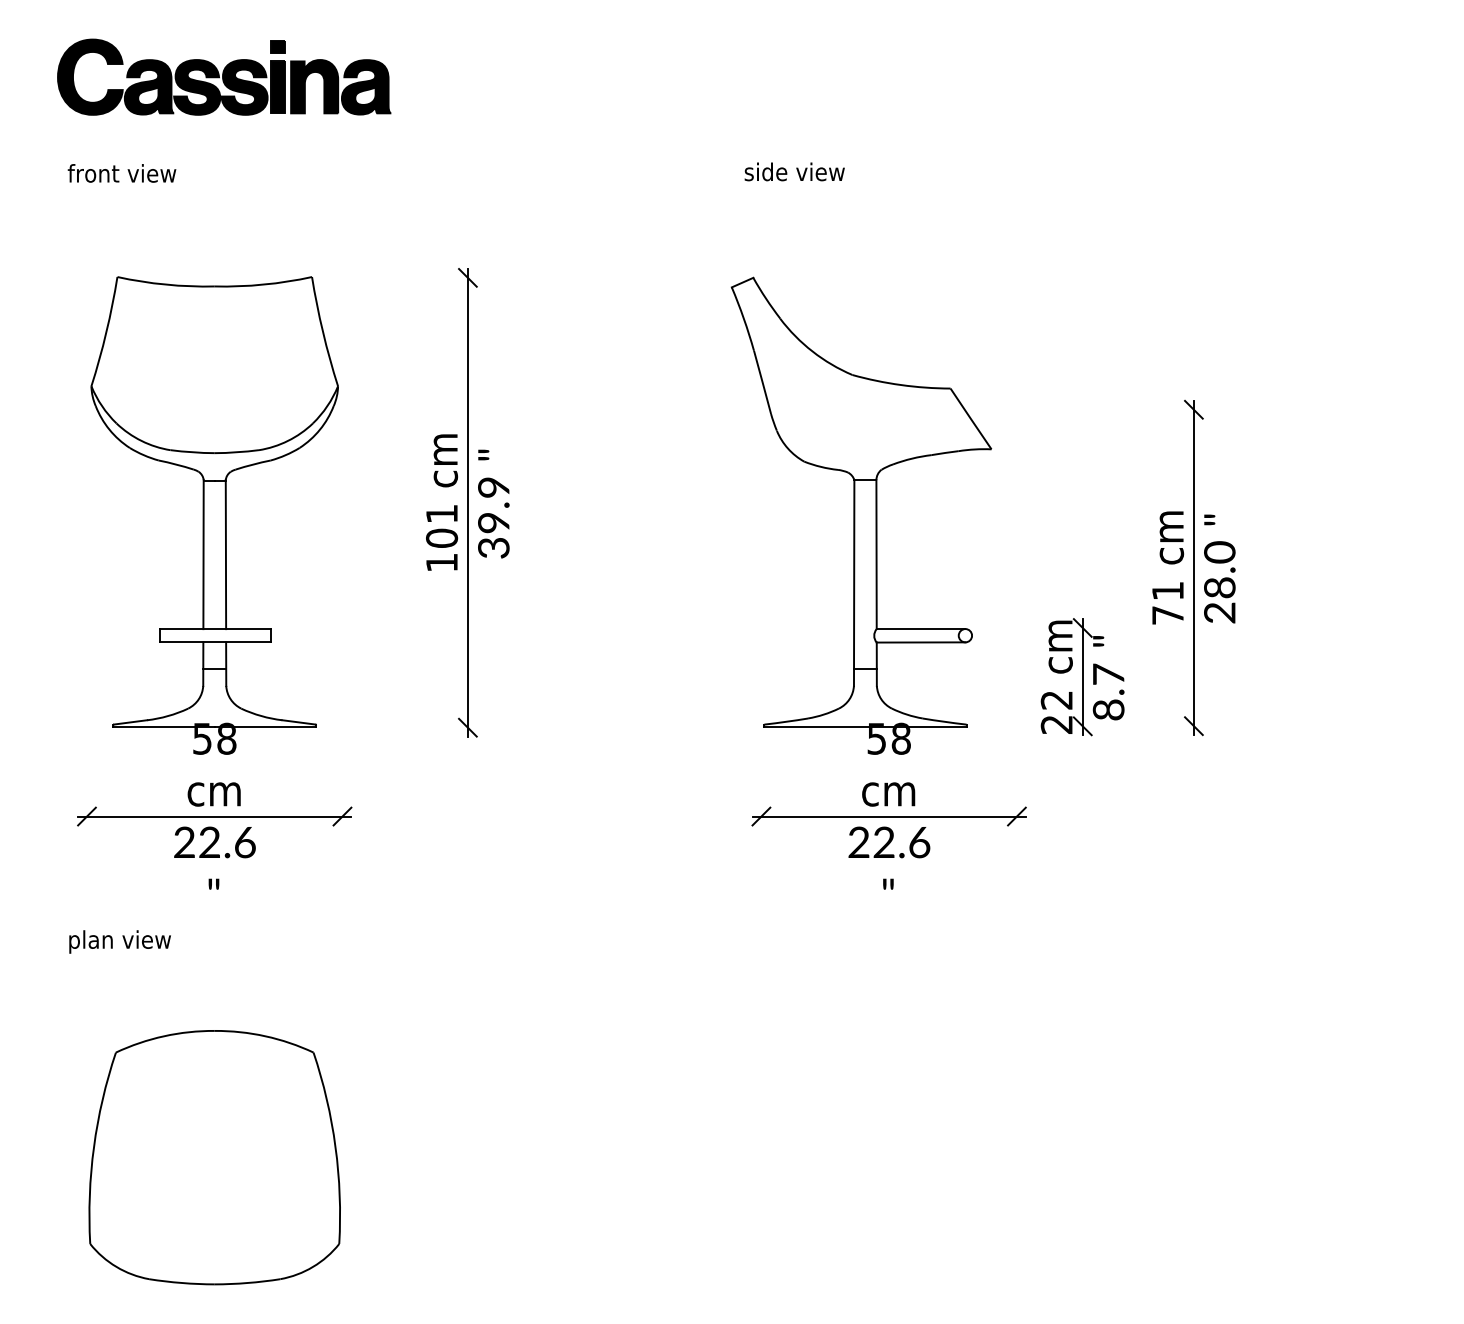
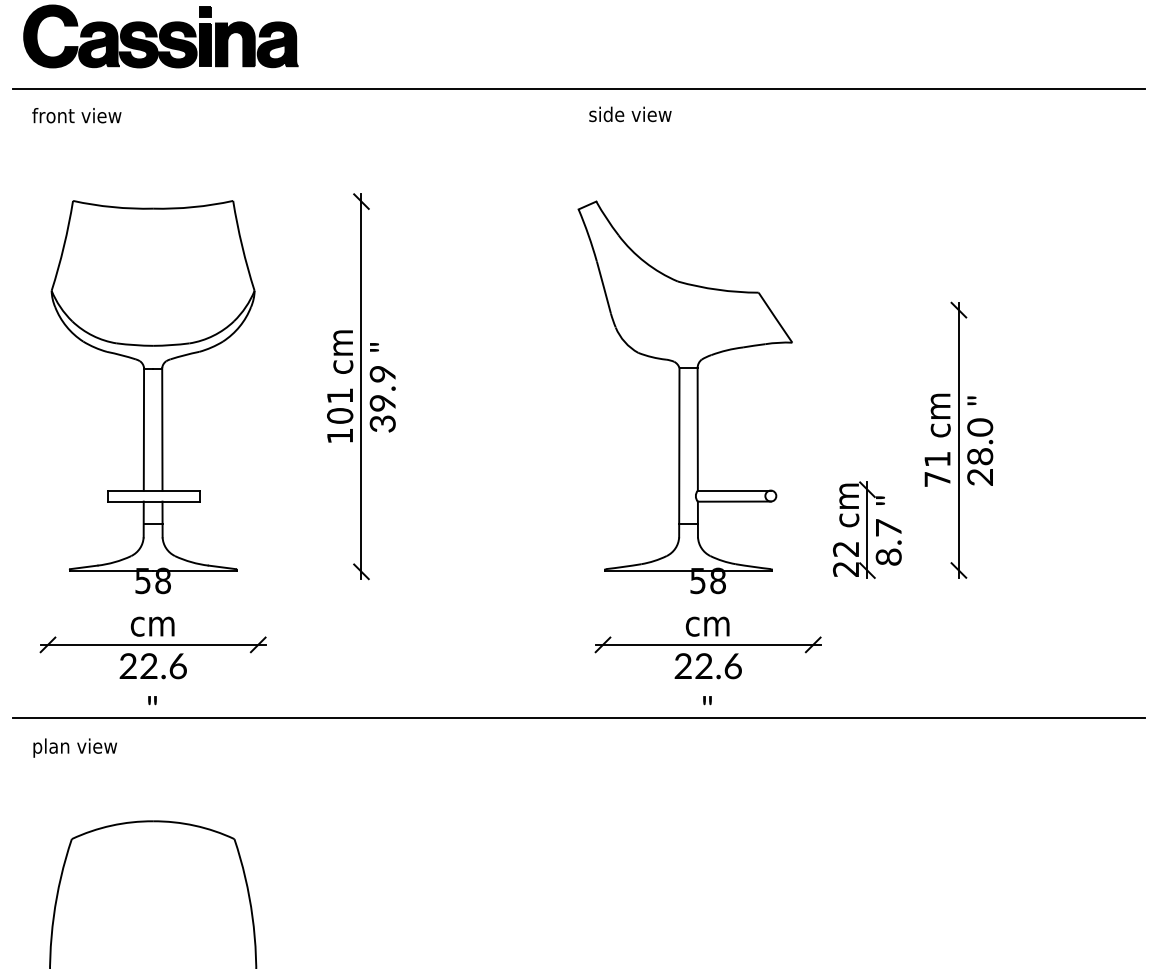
line: (731, 140) -> (578, 88), added
line: (731, 905) -> (578, 718), added

